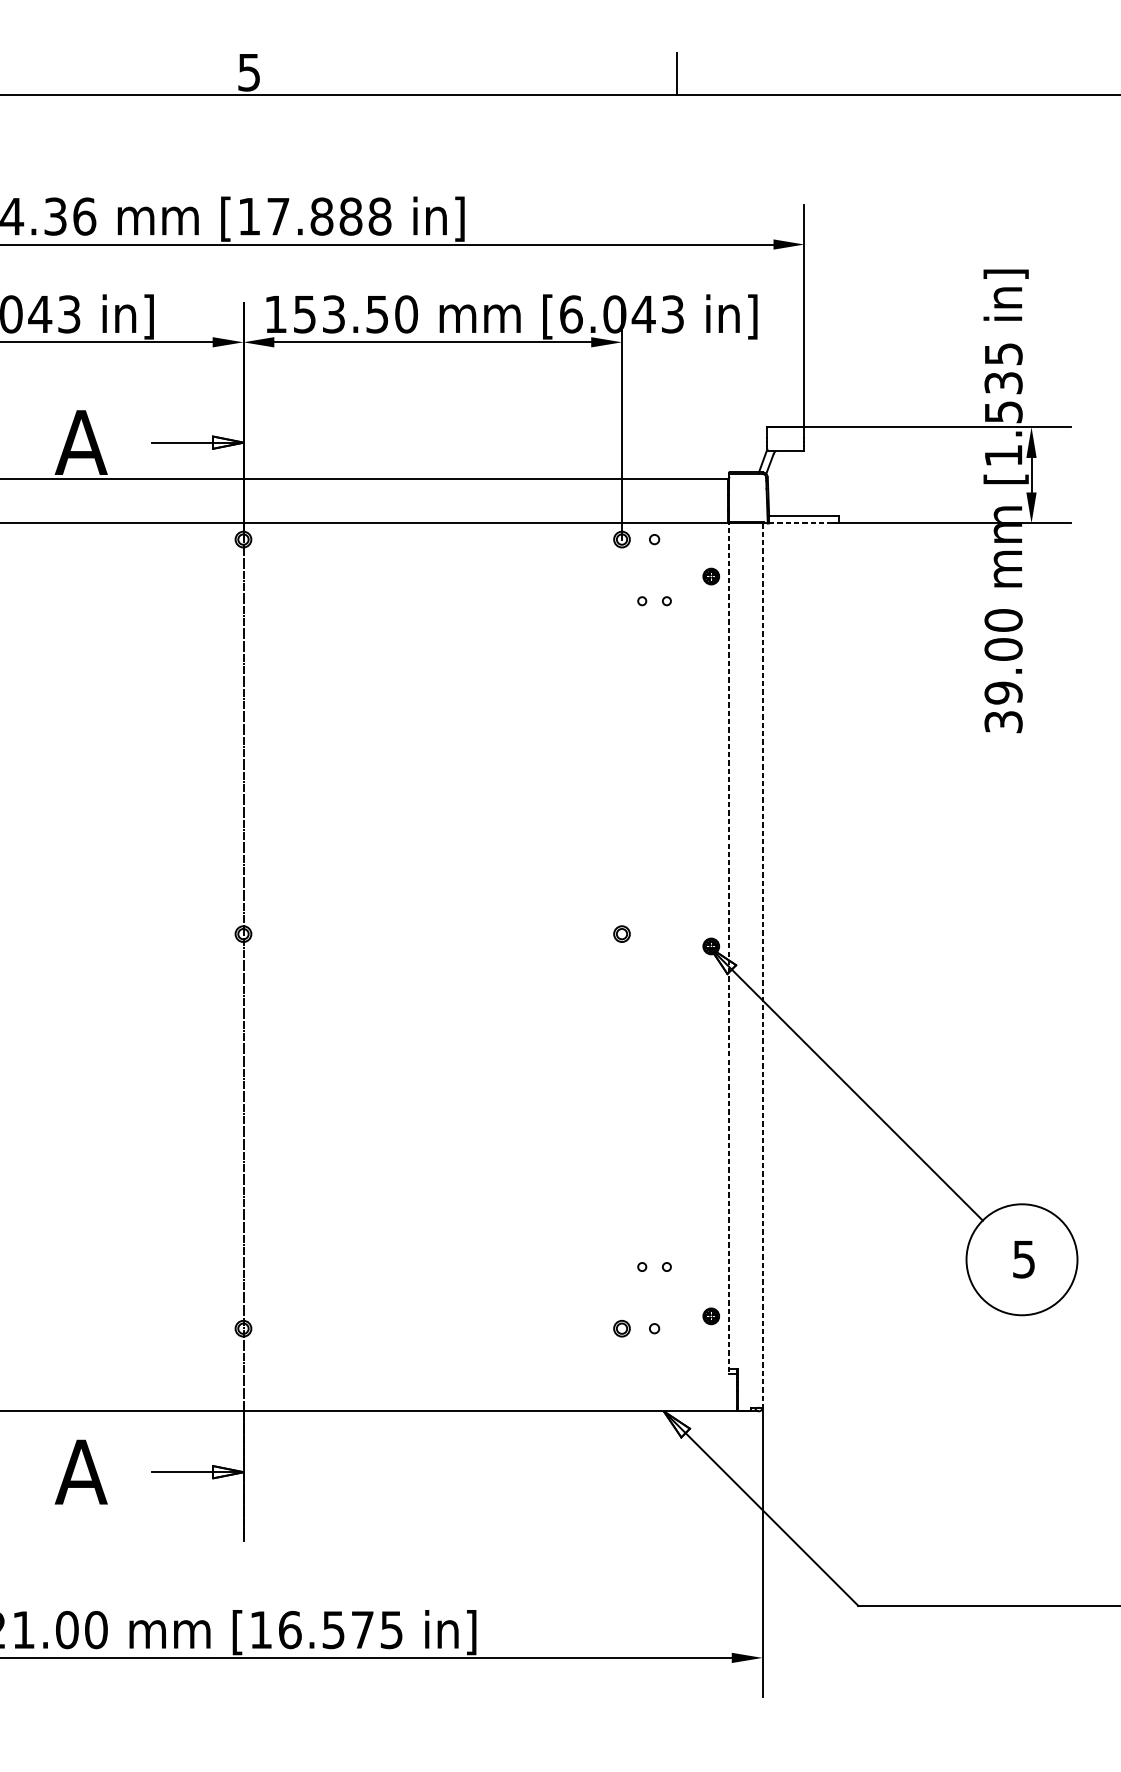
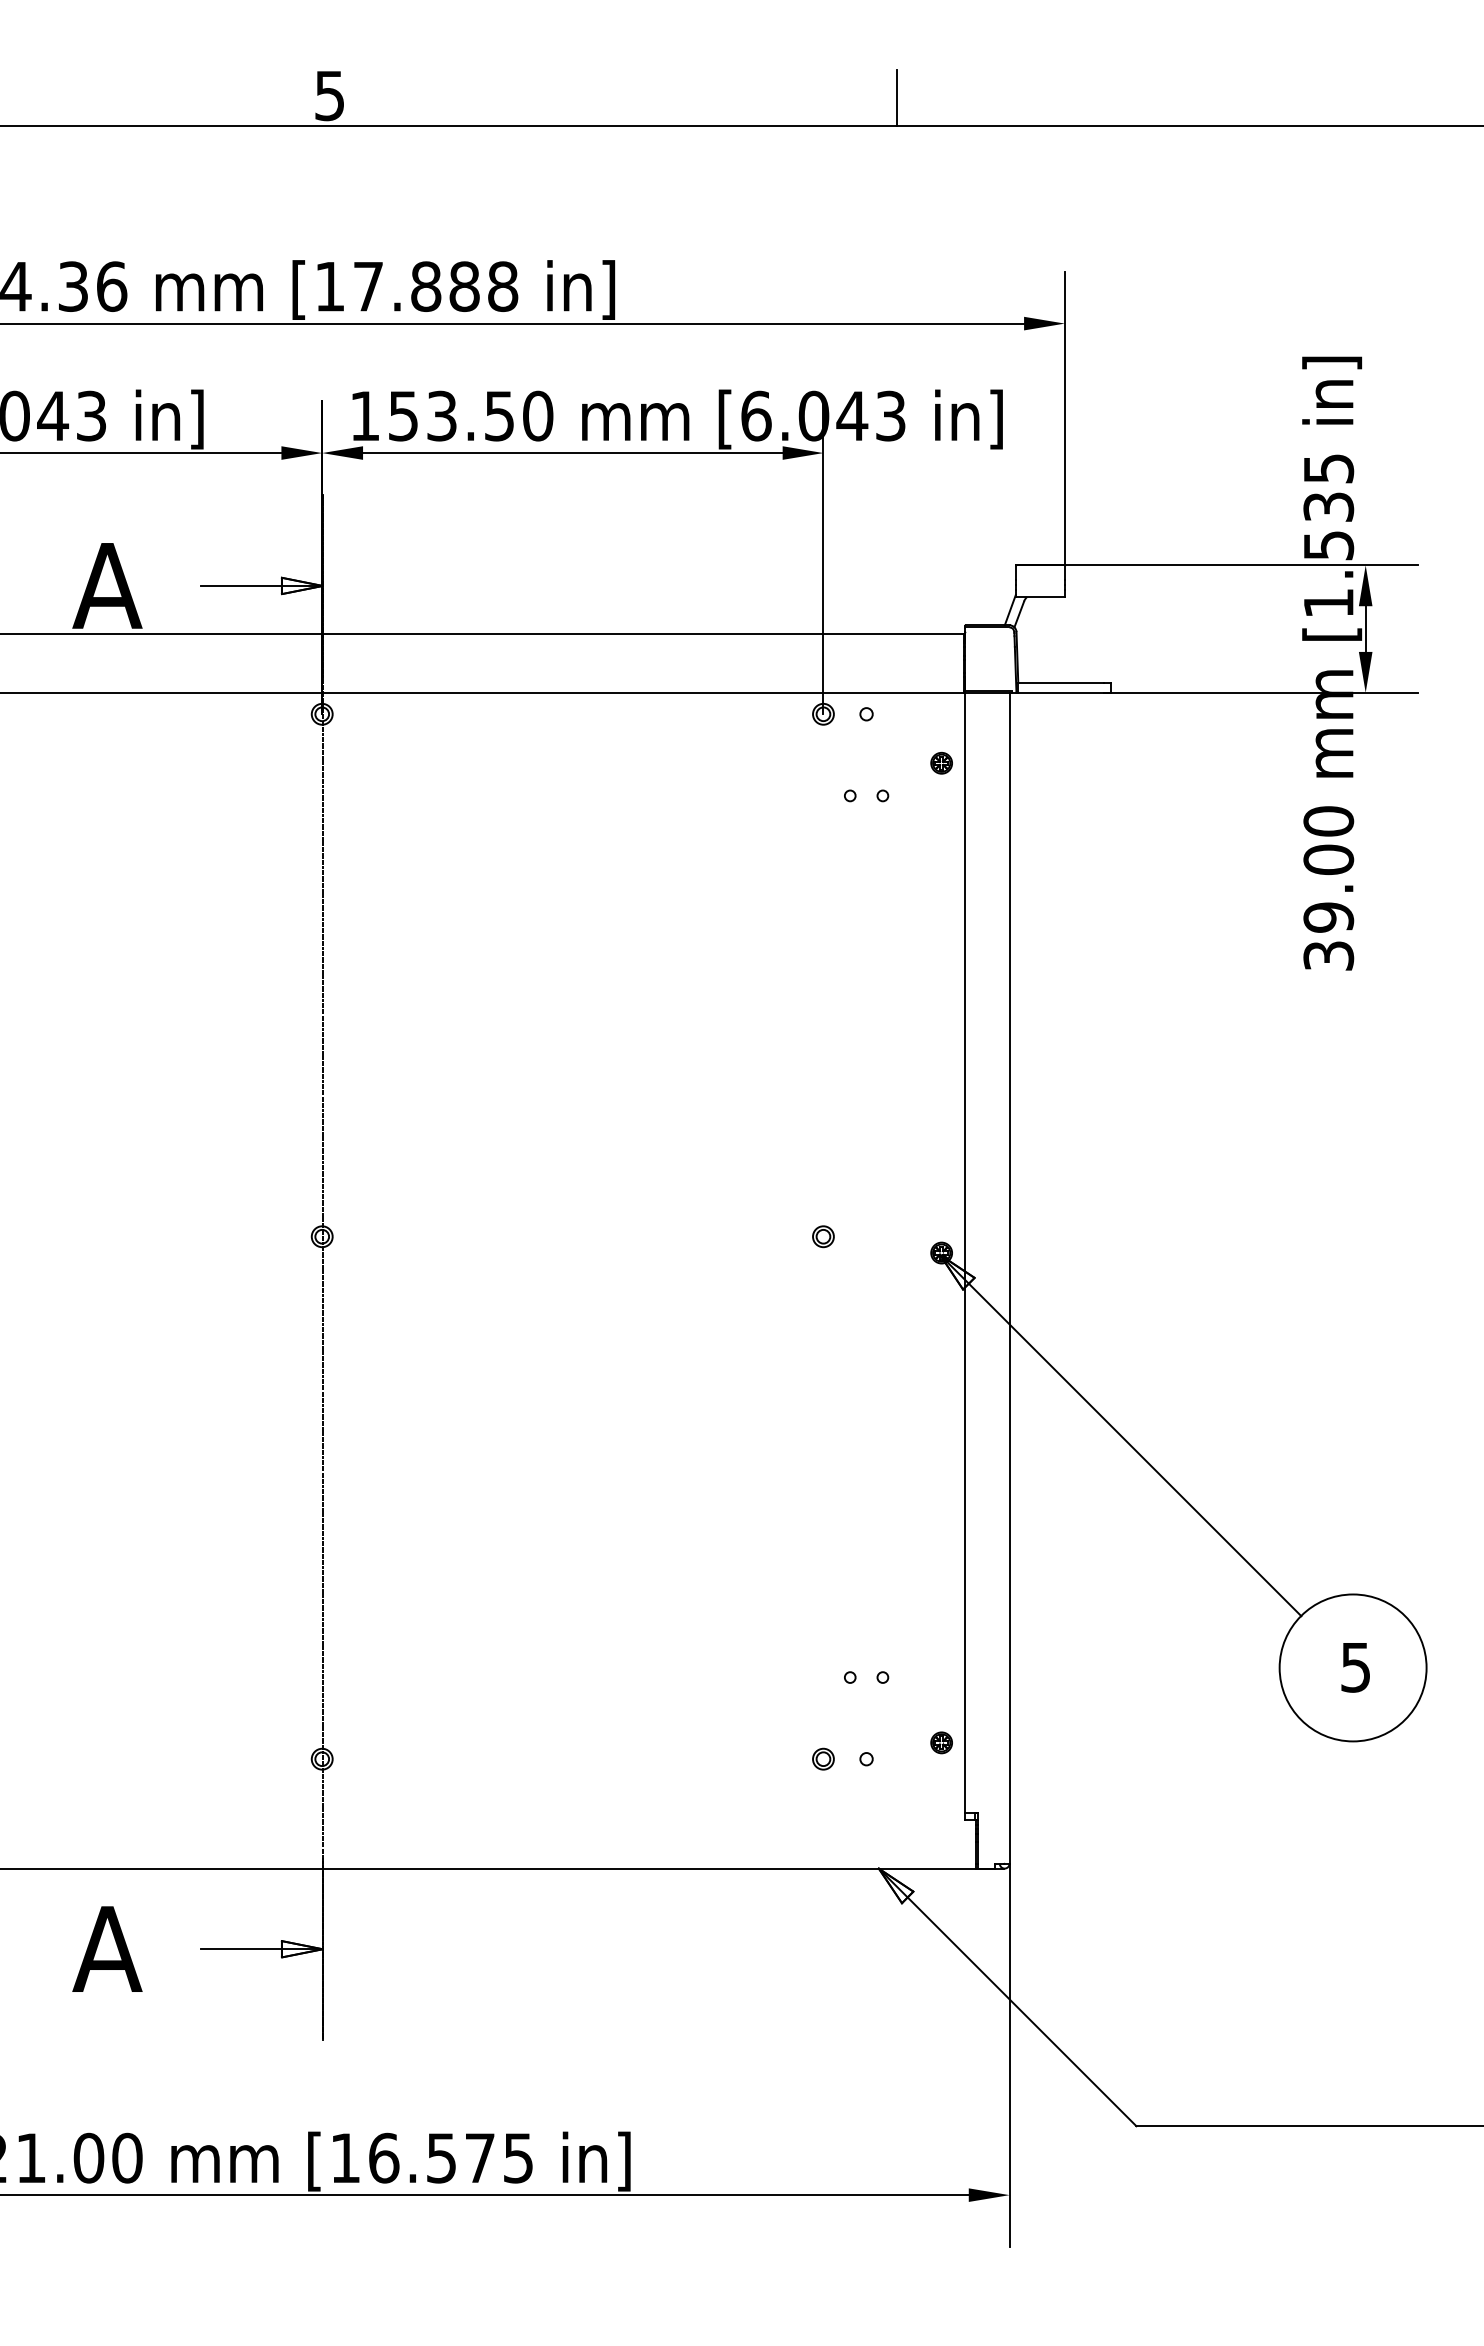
line: (801, 523) -> (1061, 692), dashed -> solid
line: (728, 943) -> (964, 1248), dashed -> solid
line: (762, 965) -> (1009, 1278), dashed -> solid

